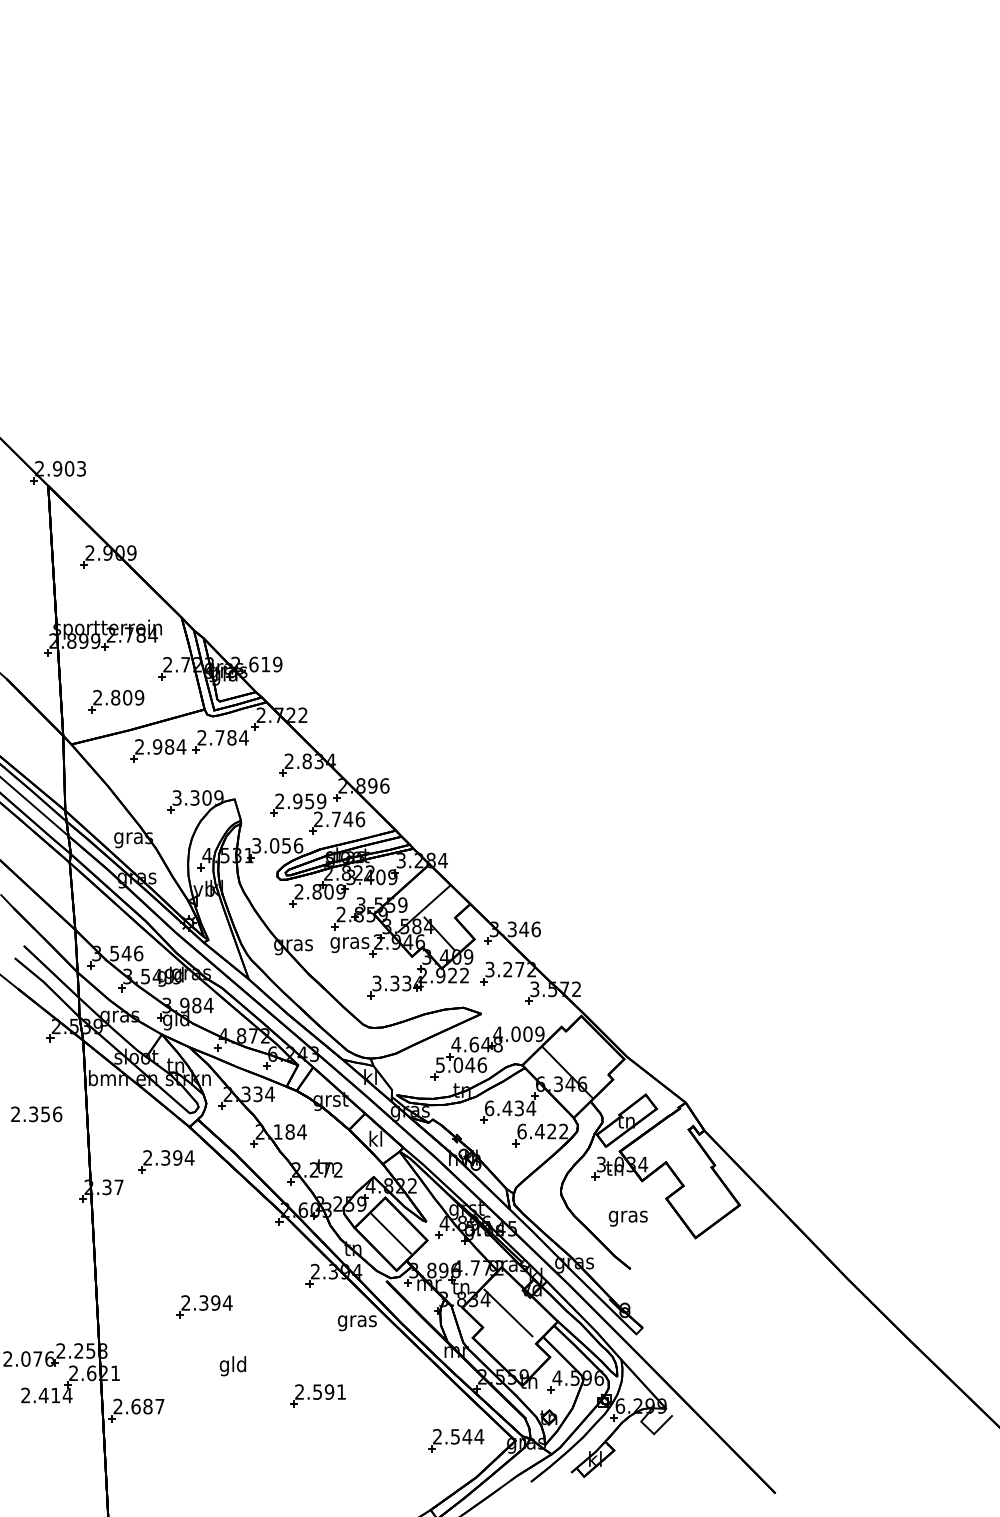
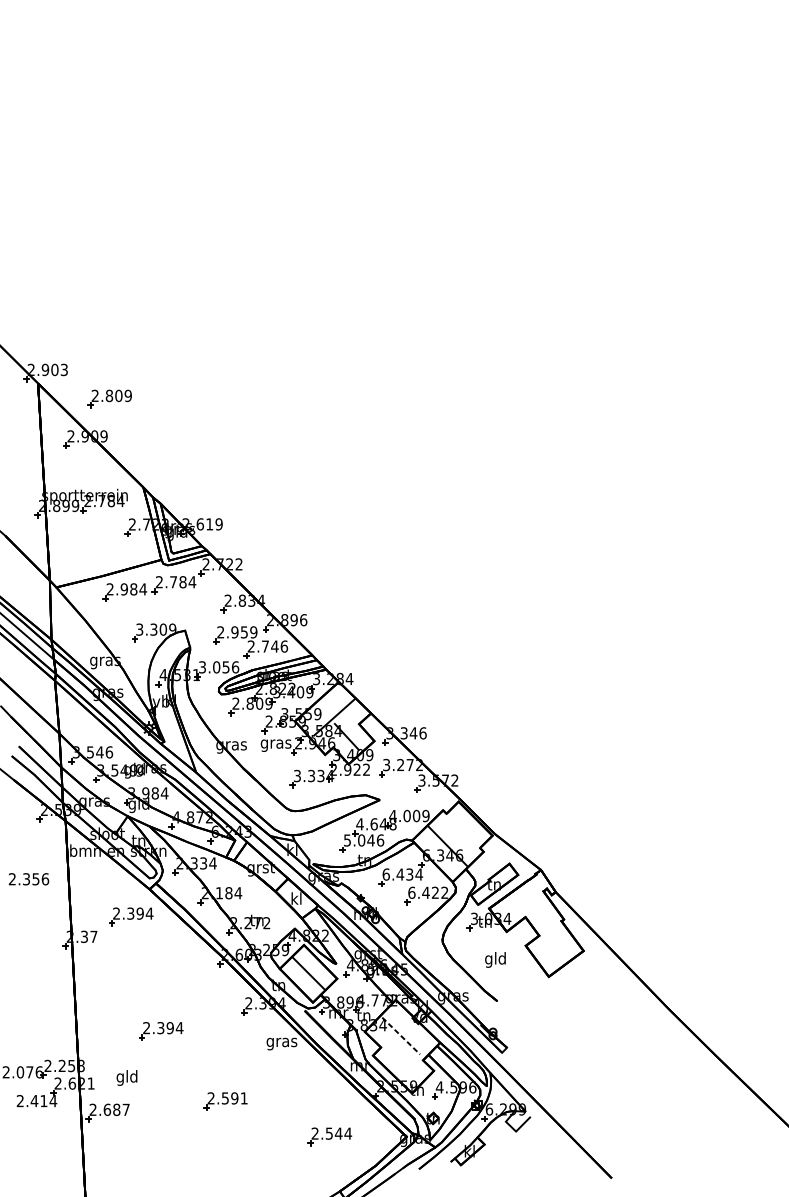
part: (116, 701) -> (110, 398), moved
text: (627, 1216) -> (495, 959), gras -> gld
line: (508, 1313) -> (401, 1036), solid -> dashed
text: (232, 1366) -> (126, 1078), moved
part: (317, 1395) -> (225, 1101), moved
part: (456, 1440) -> (330, 1136), moved

